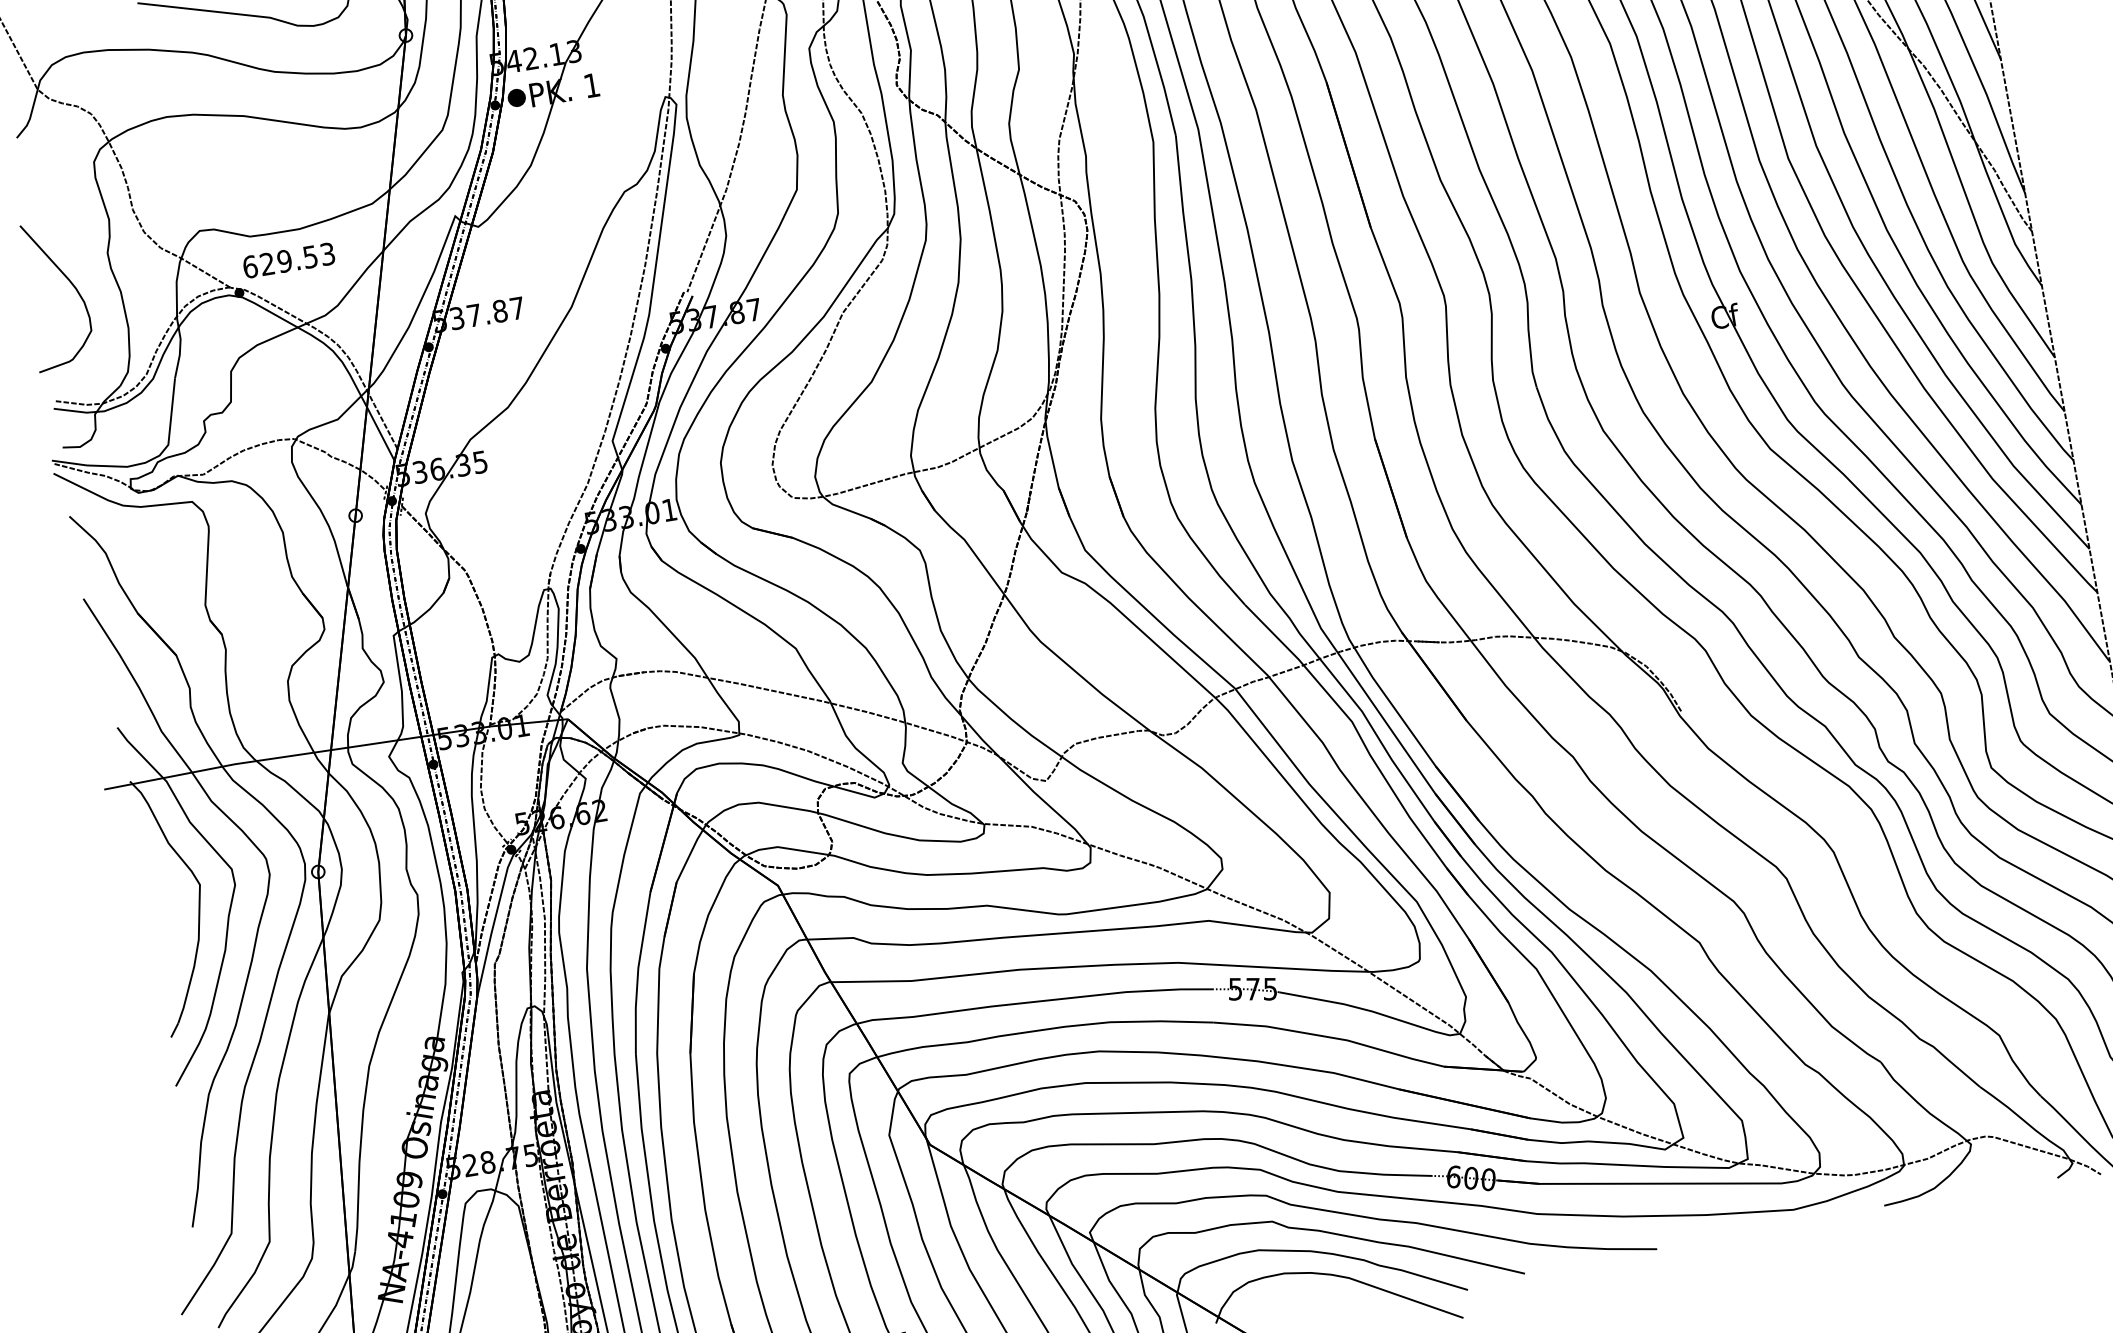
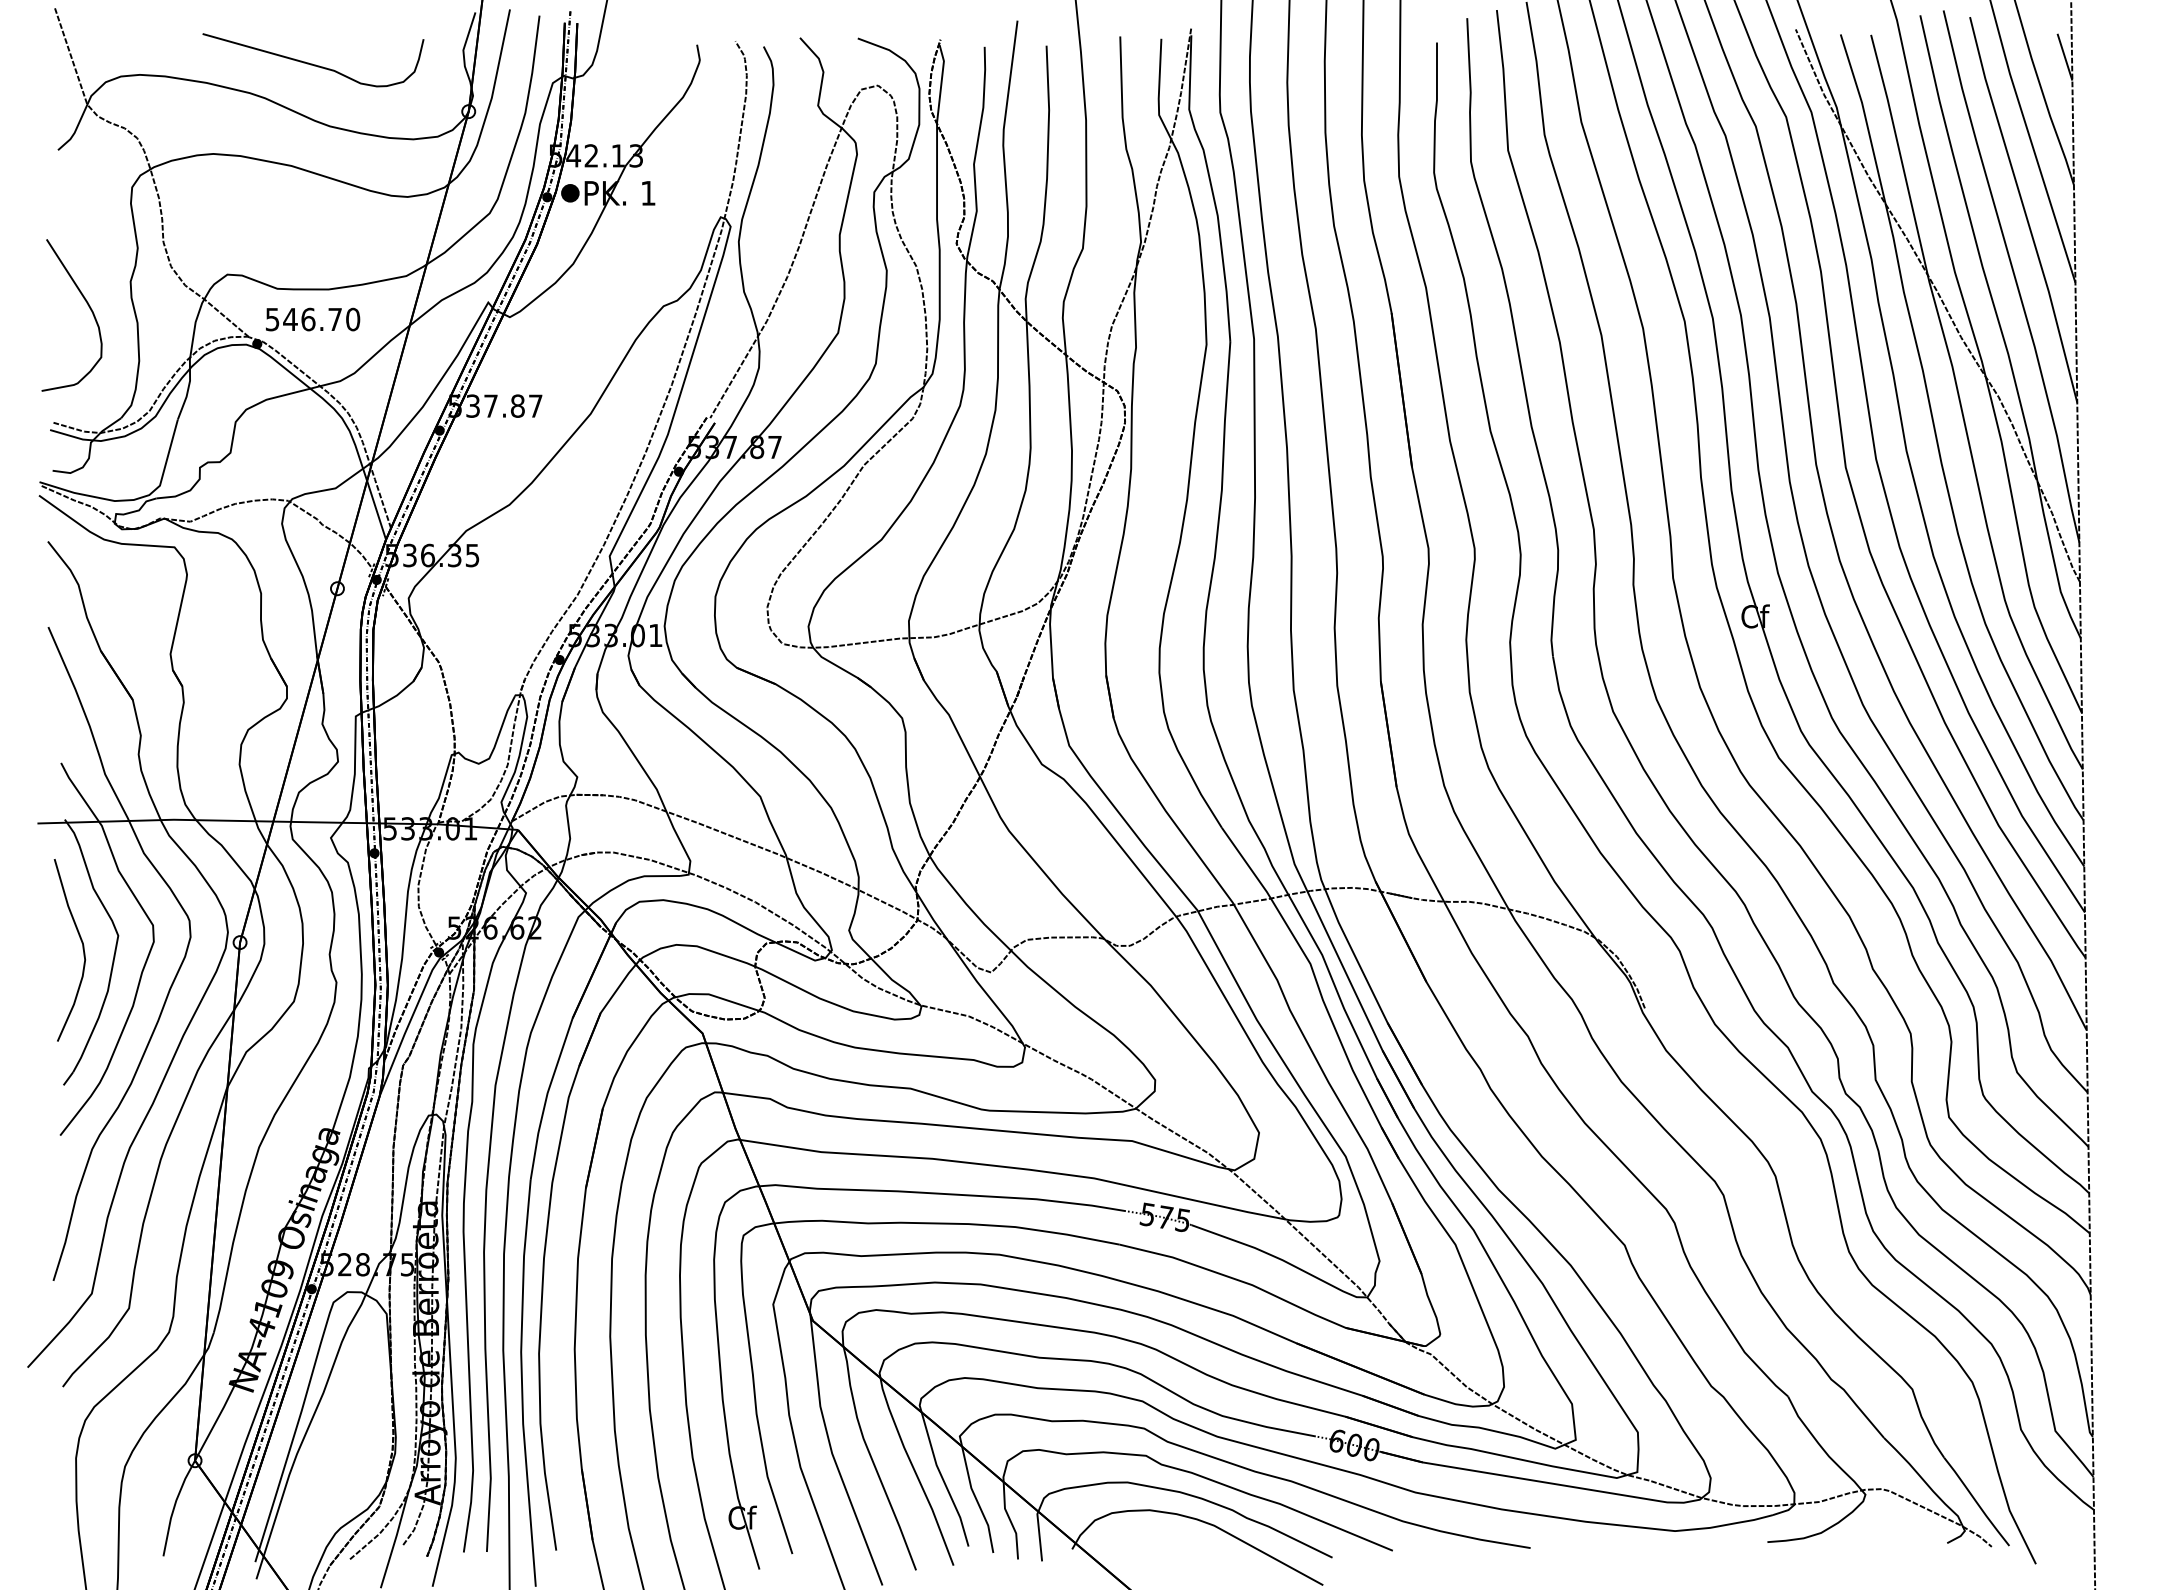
text: (288, 260) -> (312, 319), 629.53 -> 546.70
curve: (167, 903) -> (82, 949), added

